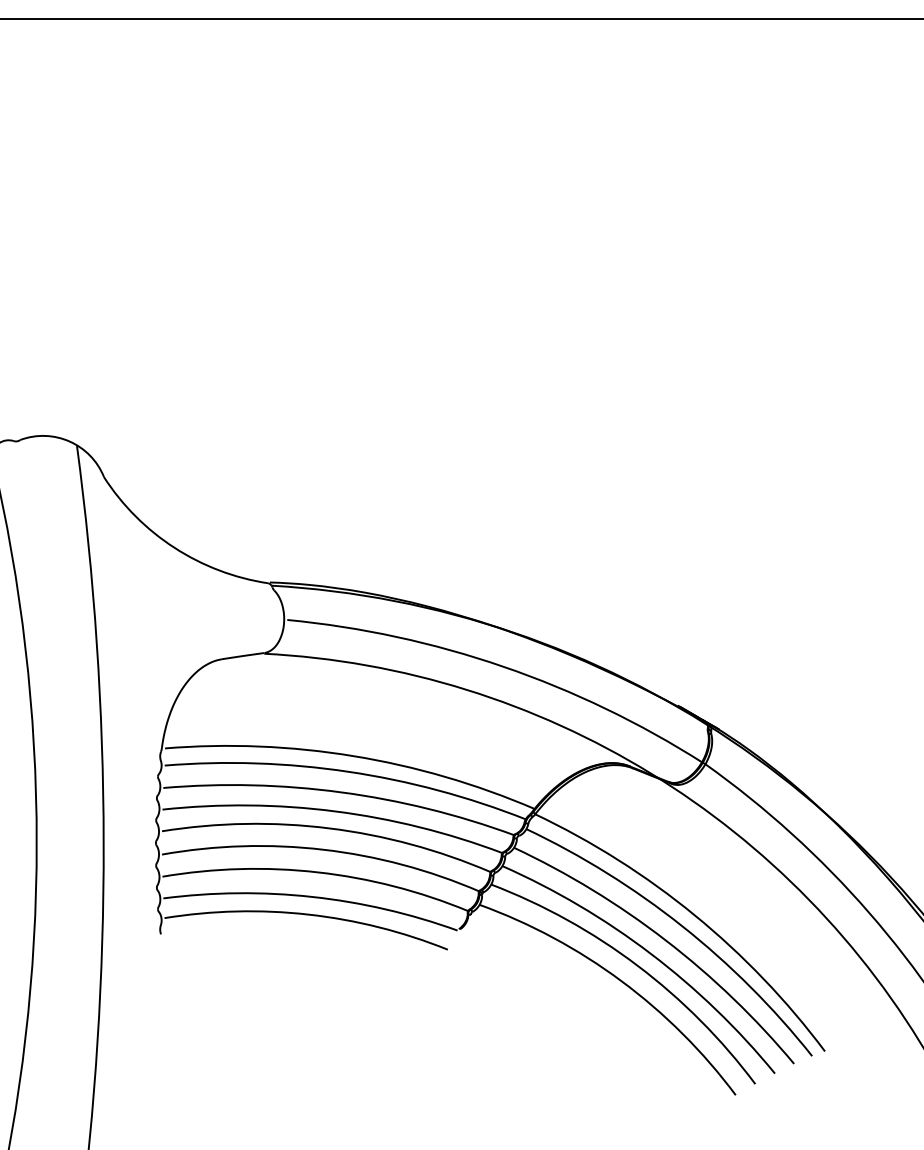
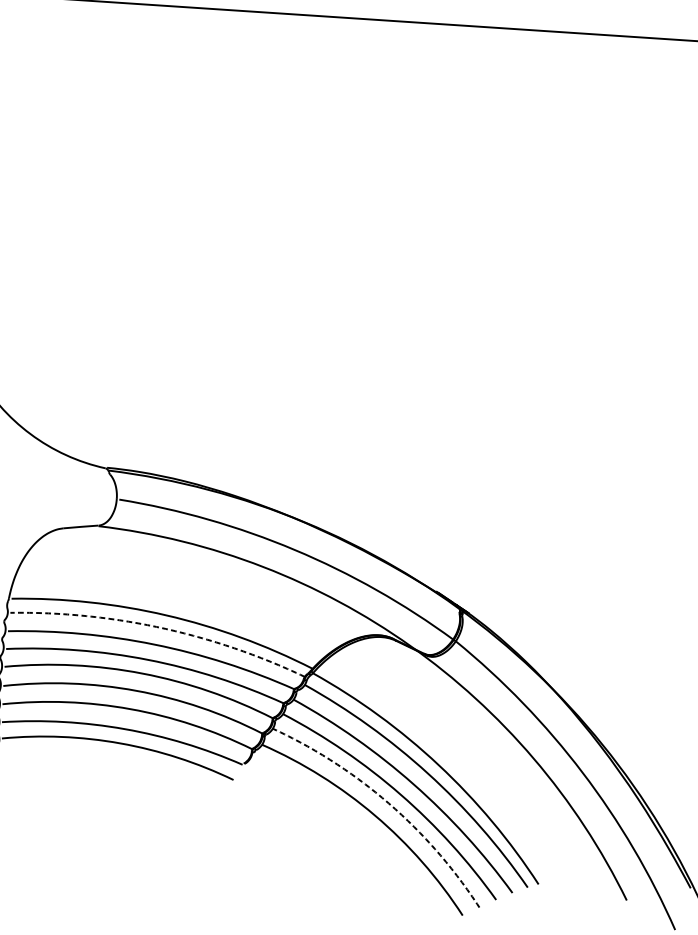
arc: (348, 771) -> (161, 627), solid -> dashed
arc: (637, 965) -> (388, 803), solid -> dashed

